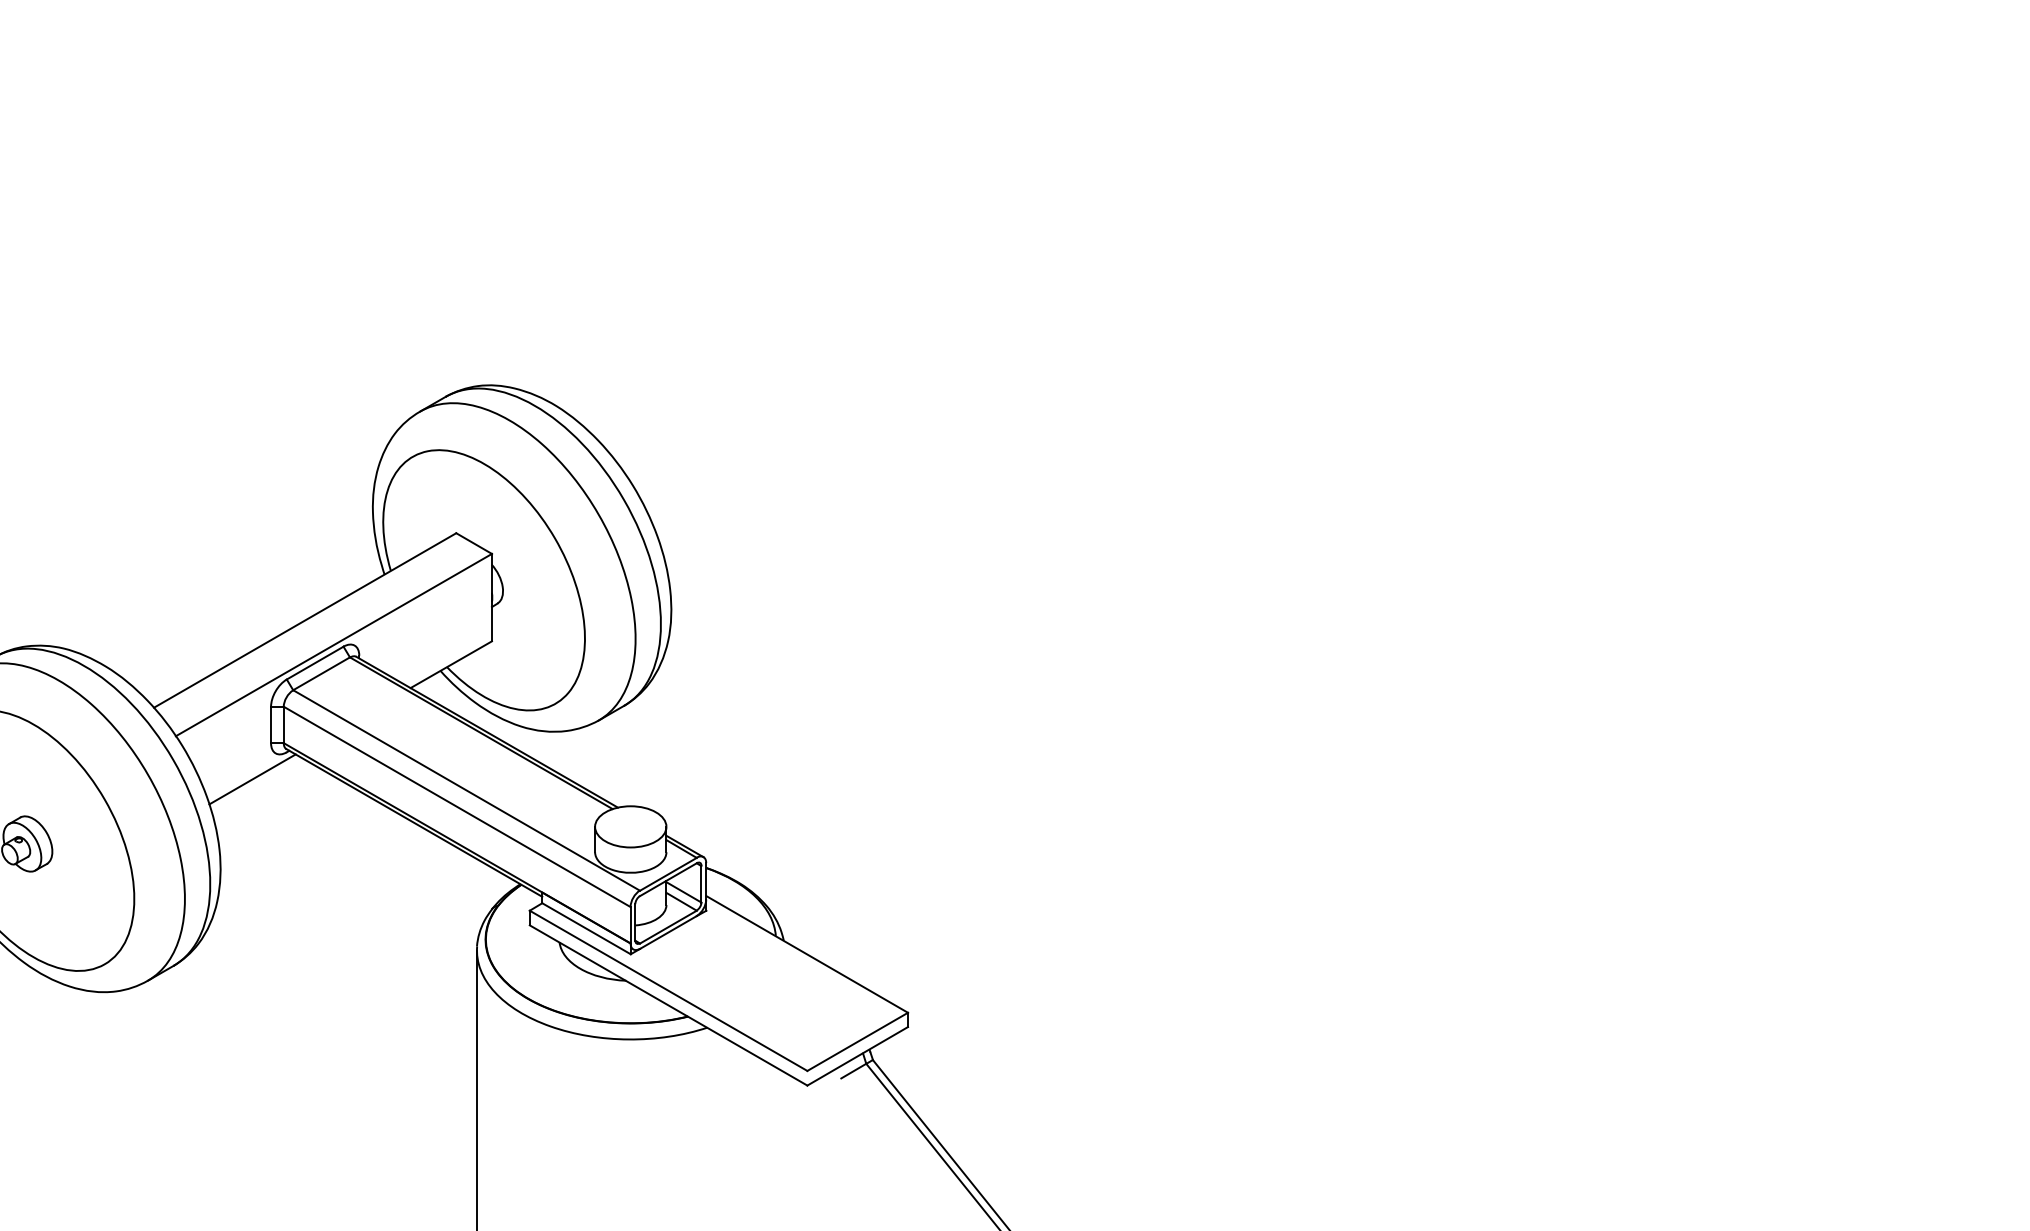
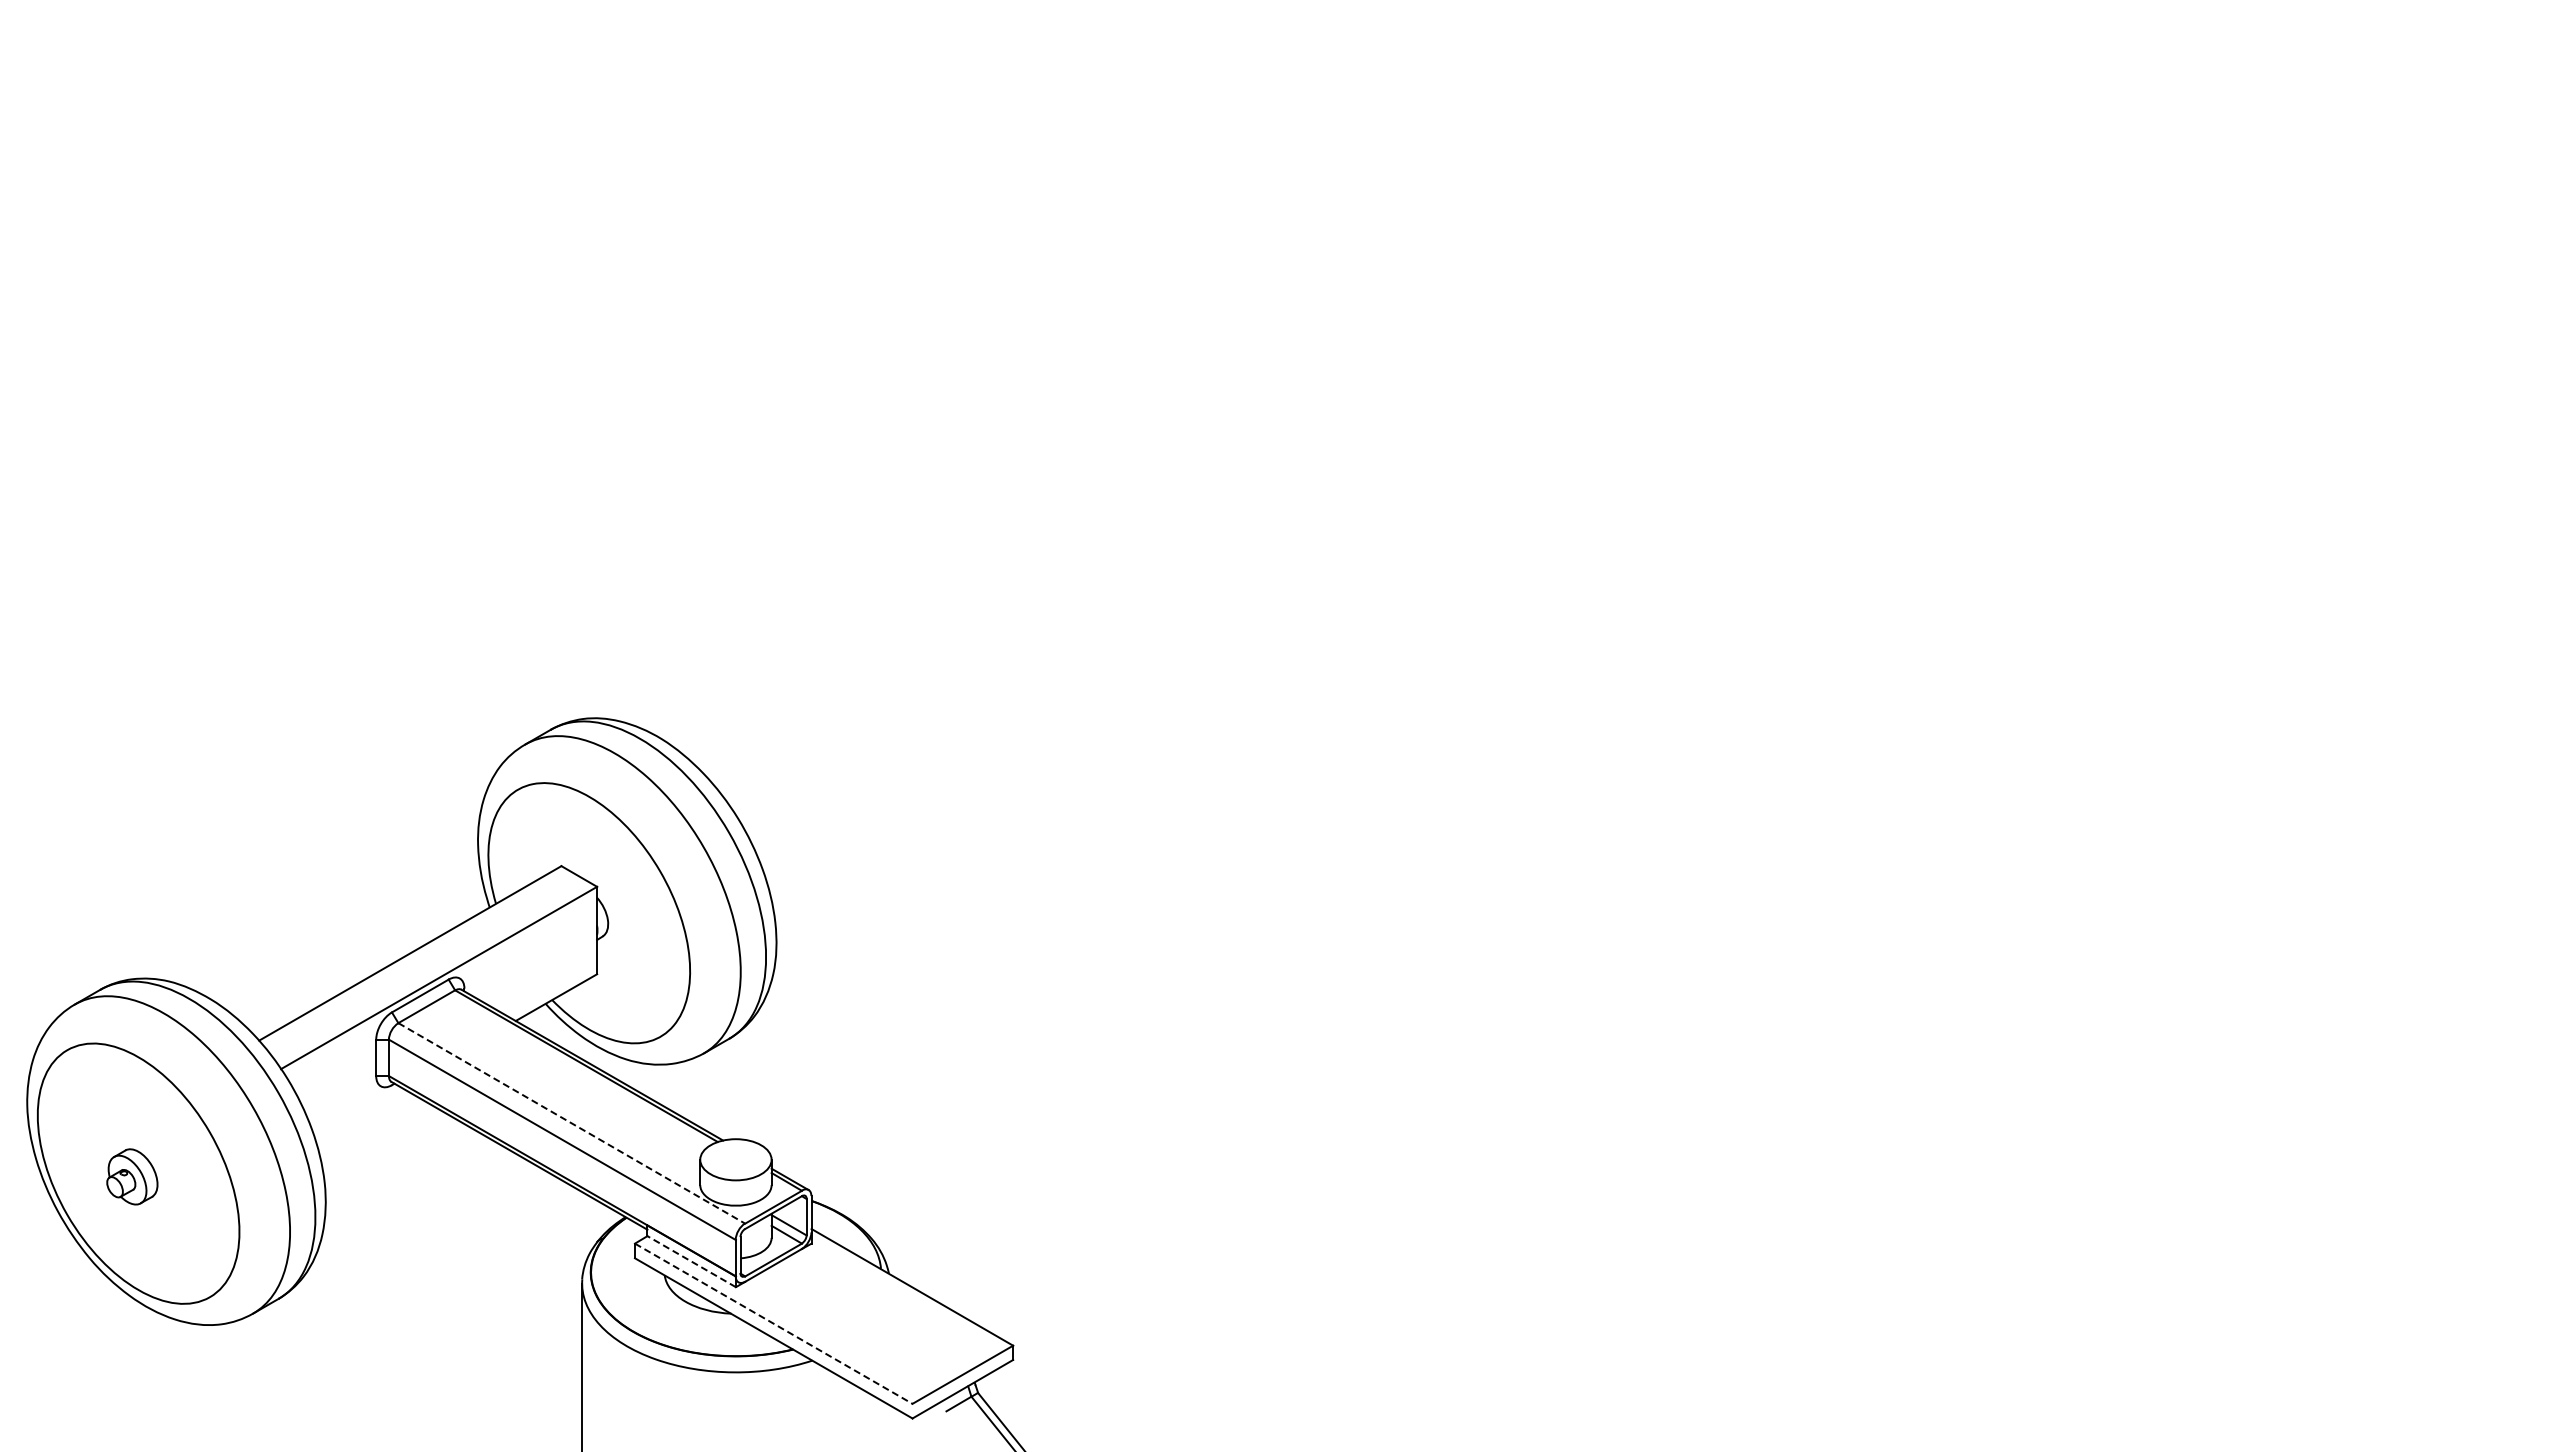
line: (252, 779) -> (357, 1112), removed
line: (467, 790) -> (572, 1123), solid -> dashed
line: (586, 928) -> (691, 1261), solid -> dashed
line: (669, 991) -> (774, 1324), solid -> dashed

